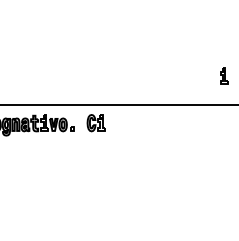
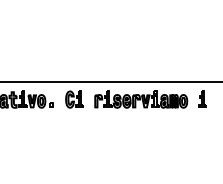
part: (224, 75) -> (202, 98), moved
part: (162, 123) -> (140, 99), added

